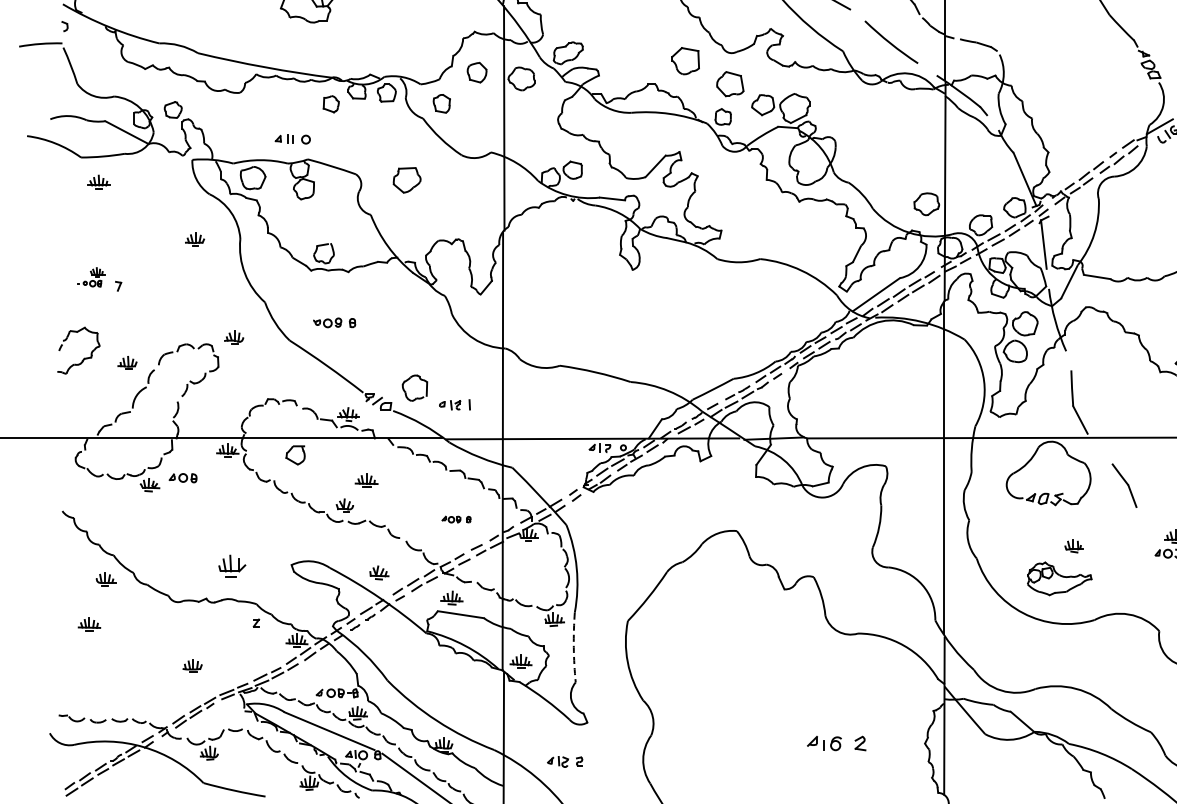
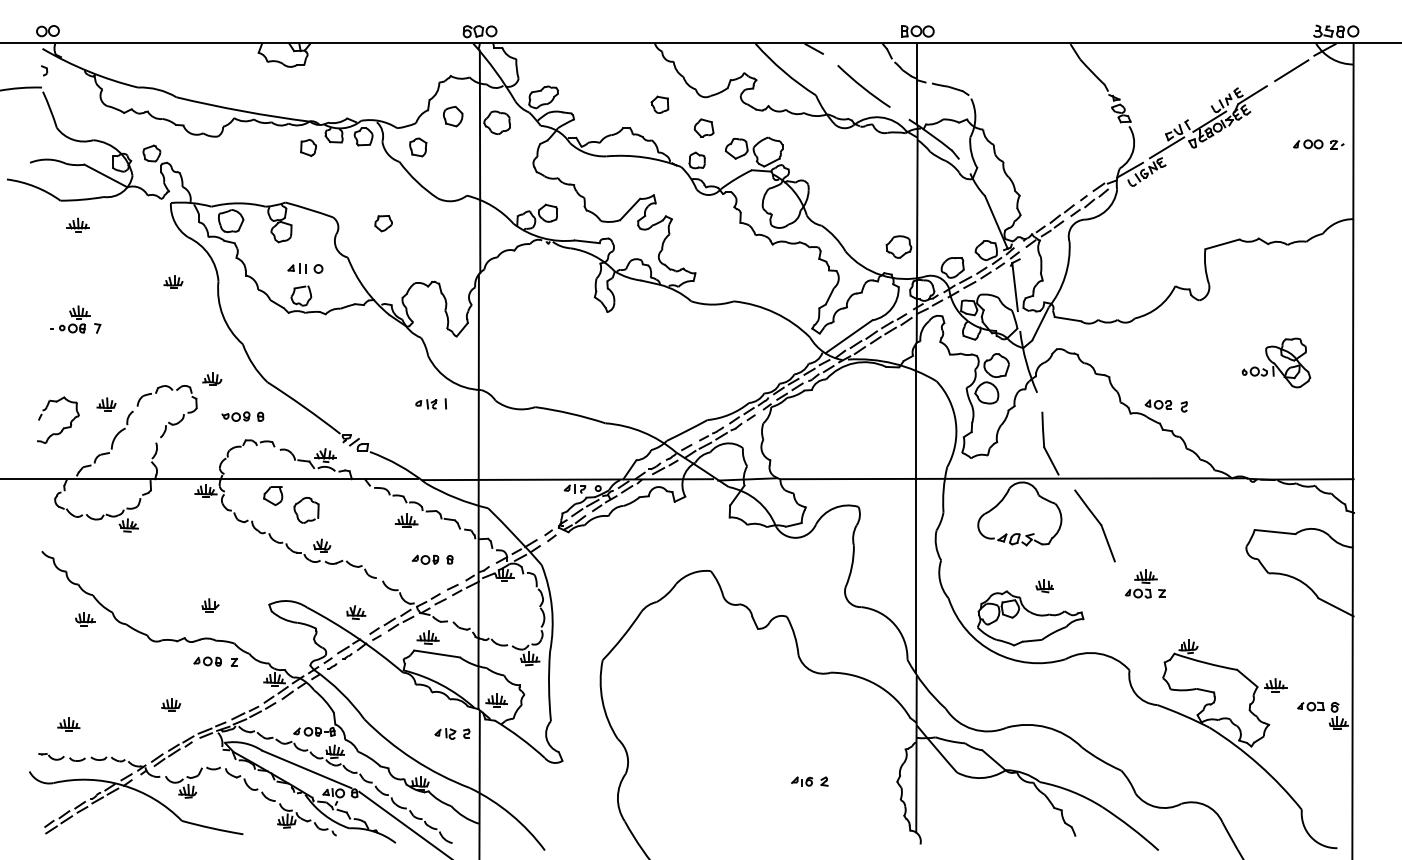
part: (685, 60) -> (659, 104), size x0.62
part: (729, 83) -> (703, 127), size x0.71
part: (292, 139) -> (305, 268), moved
part: (406, 180) -> (383, 223), size x0.62
part: (91, 277) -> (70, 319), size x1.43
part: (334, 322) -> (242, 416), moved
part: (84, 358) -> (63, 427), moved
part: (416, 397) -> (308, 519), moved
part: (454, 404) -> (430, 403), moved
part: (182, 478) -> (207, 661), moved
part: (366, 480) -> (406, 520), moved
part: (1123, 485) -> (1094, 525), size x1.67
part: (456, 519) -> (432, 559), size x1.43
part: (232, 565) -> (210, 605), size x0.62
part: (1059, 578) -> (1030, 618), size x1.67
part: (89, 624) -> (68, 724), moved
arc: (574, 647) -> (549, 686), dashed -> solid
part: (836, 743) -> (809, 781), size x0.62
part: (565, 761) -> (452, 733), moved

